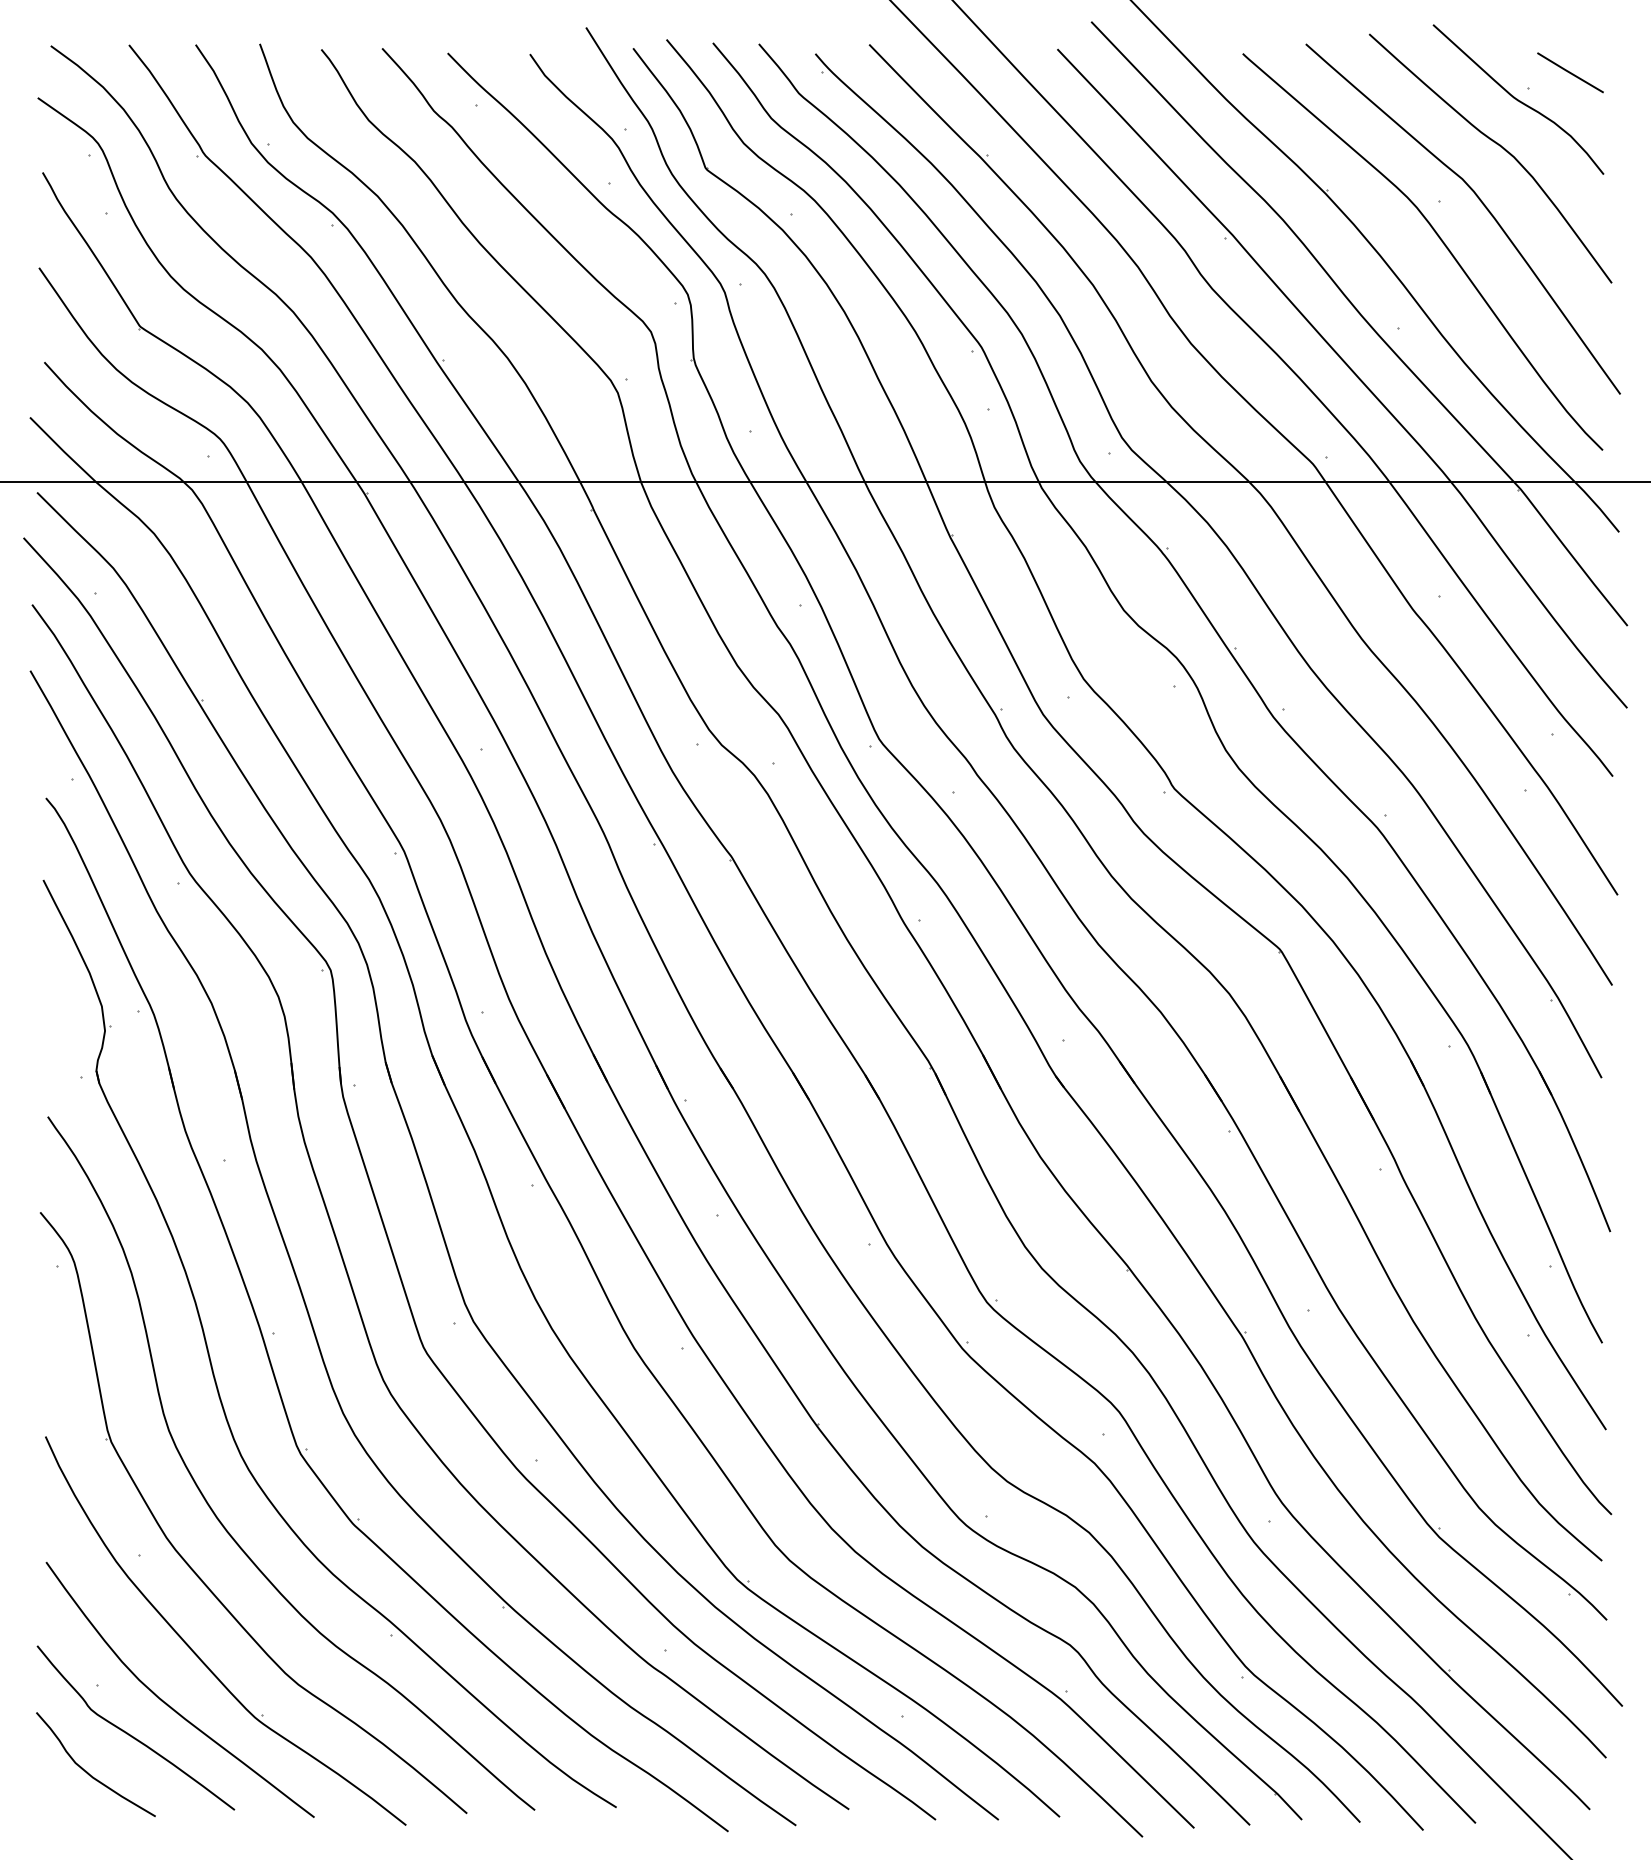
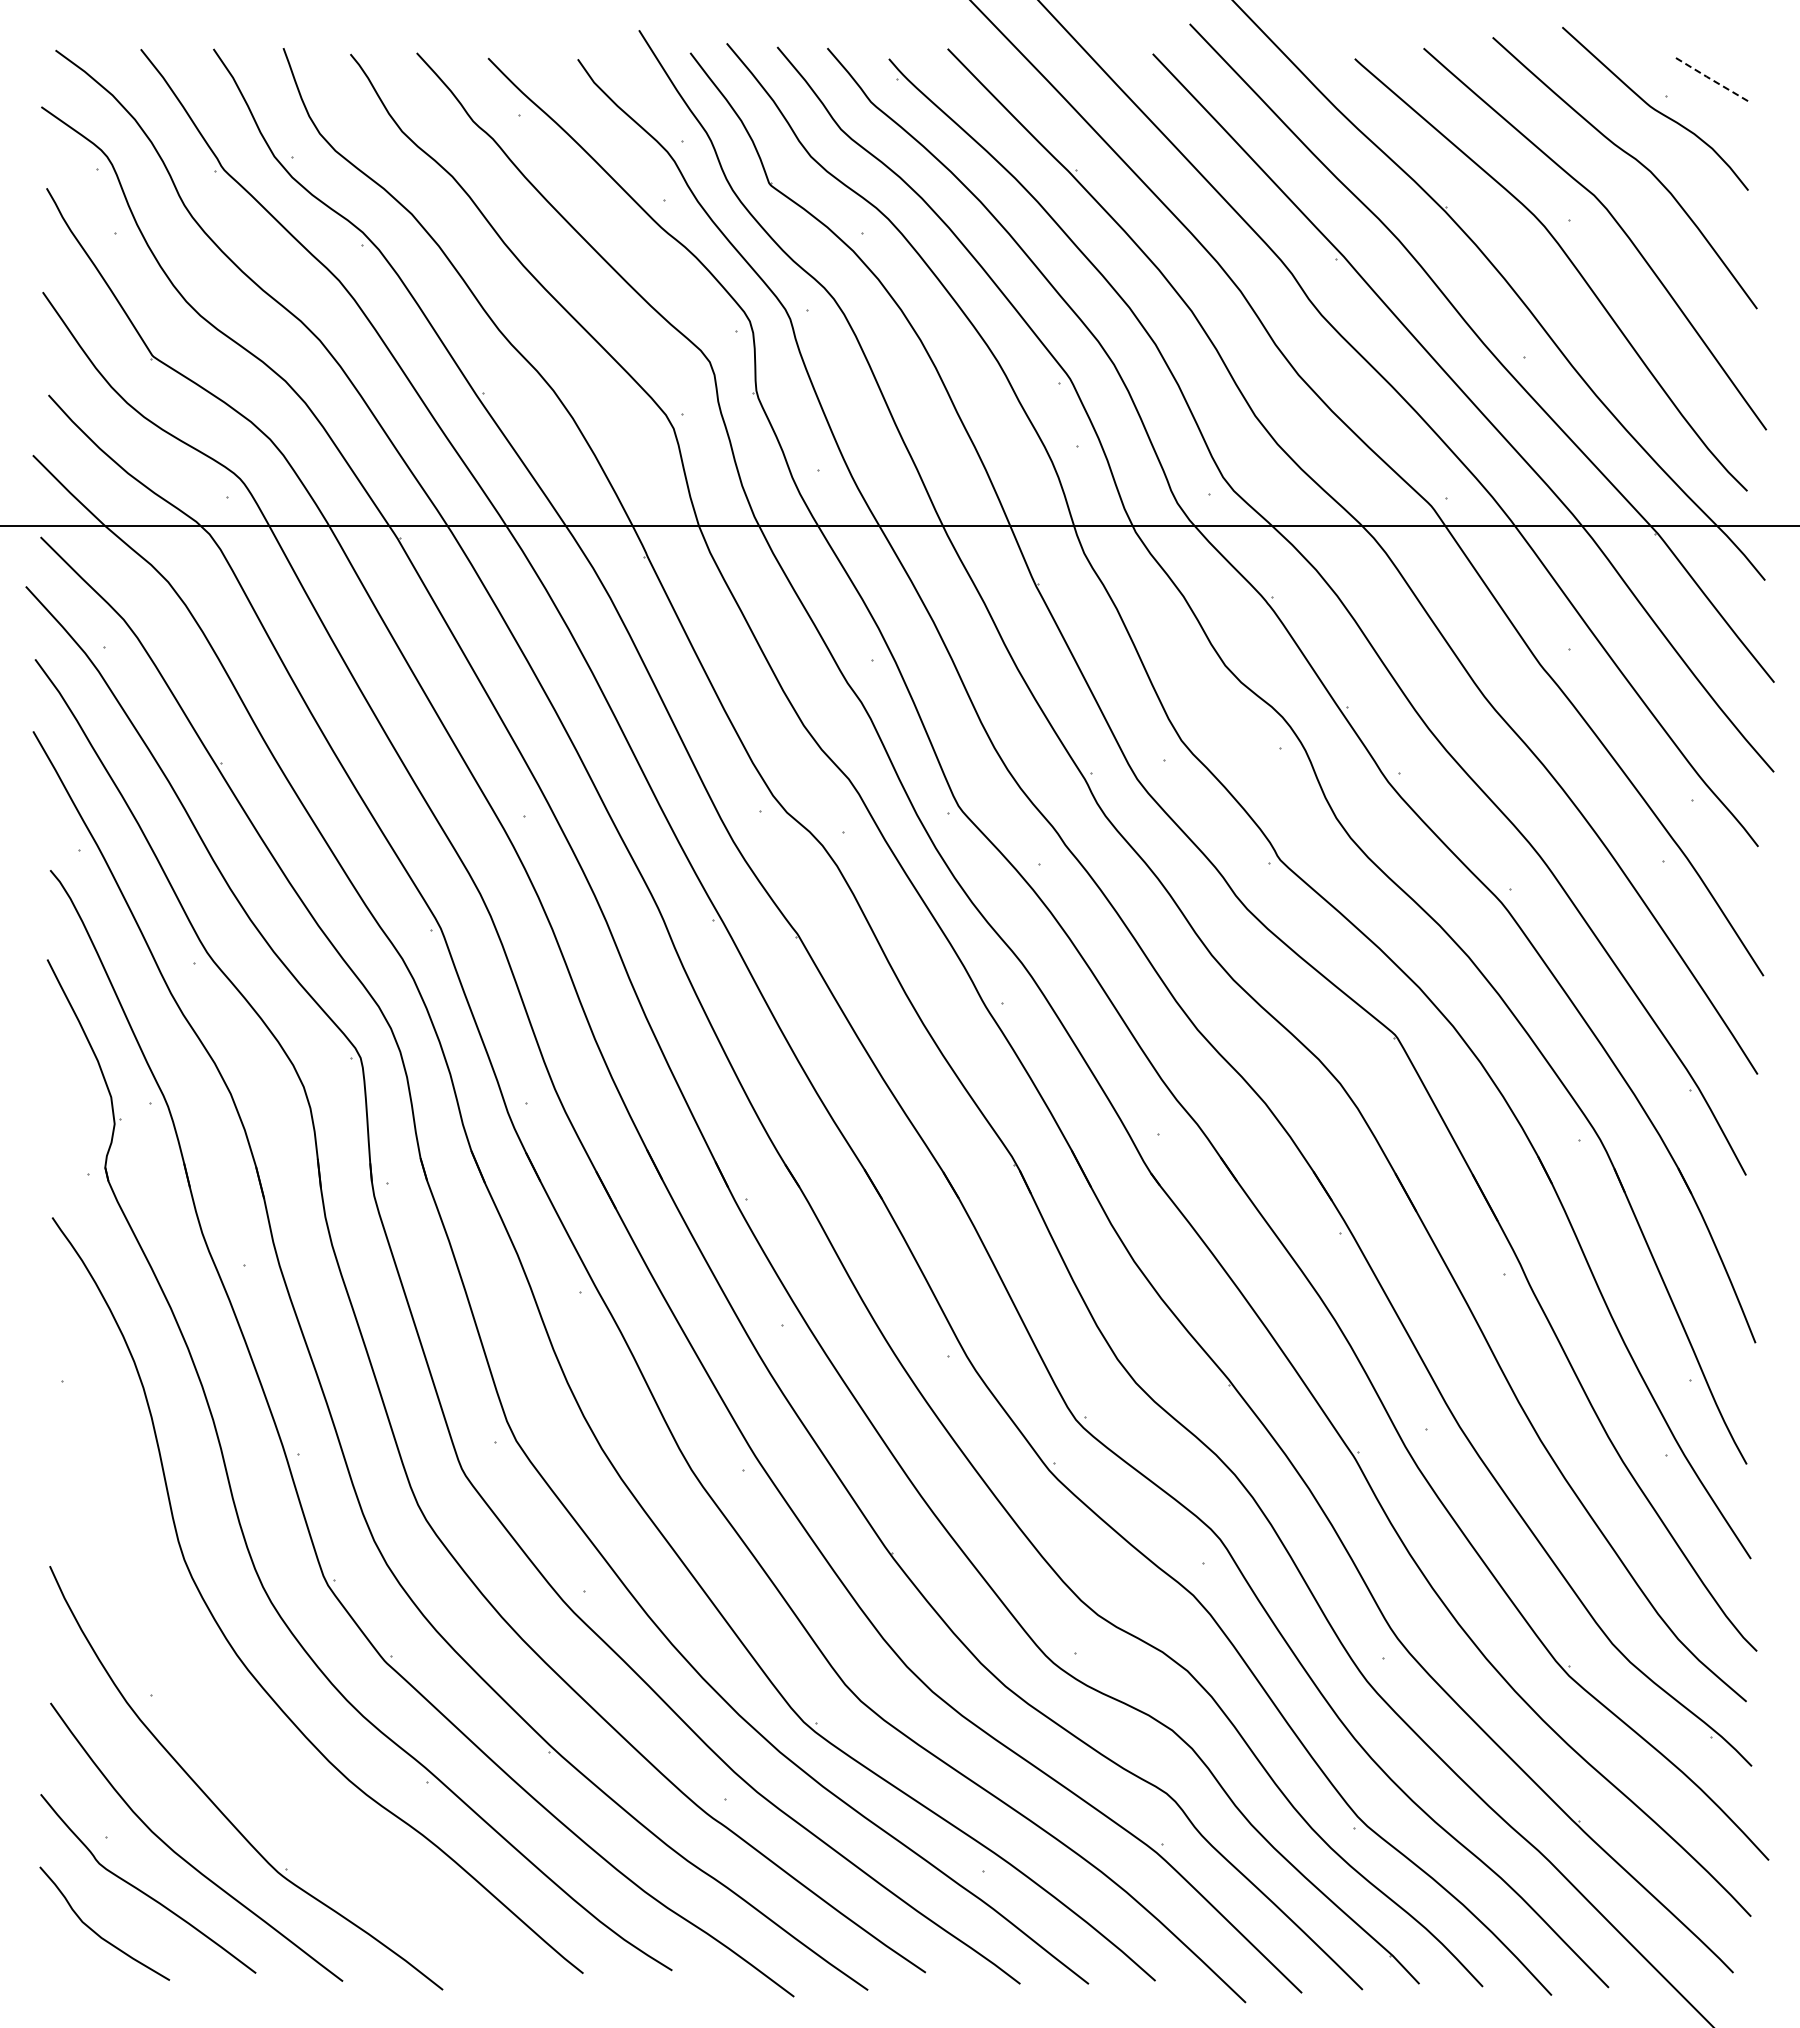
line: (1569, 72) -> (1711, 79), solid -> dashed
part: (189, 1564) -> (206, 1705), removed

